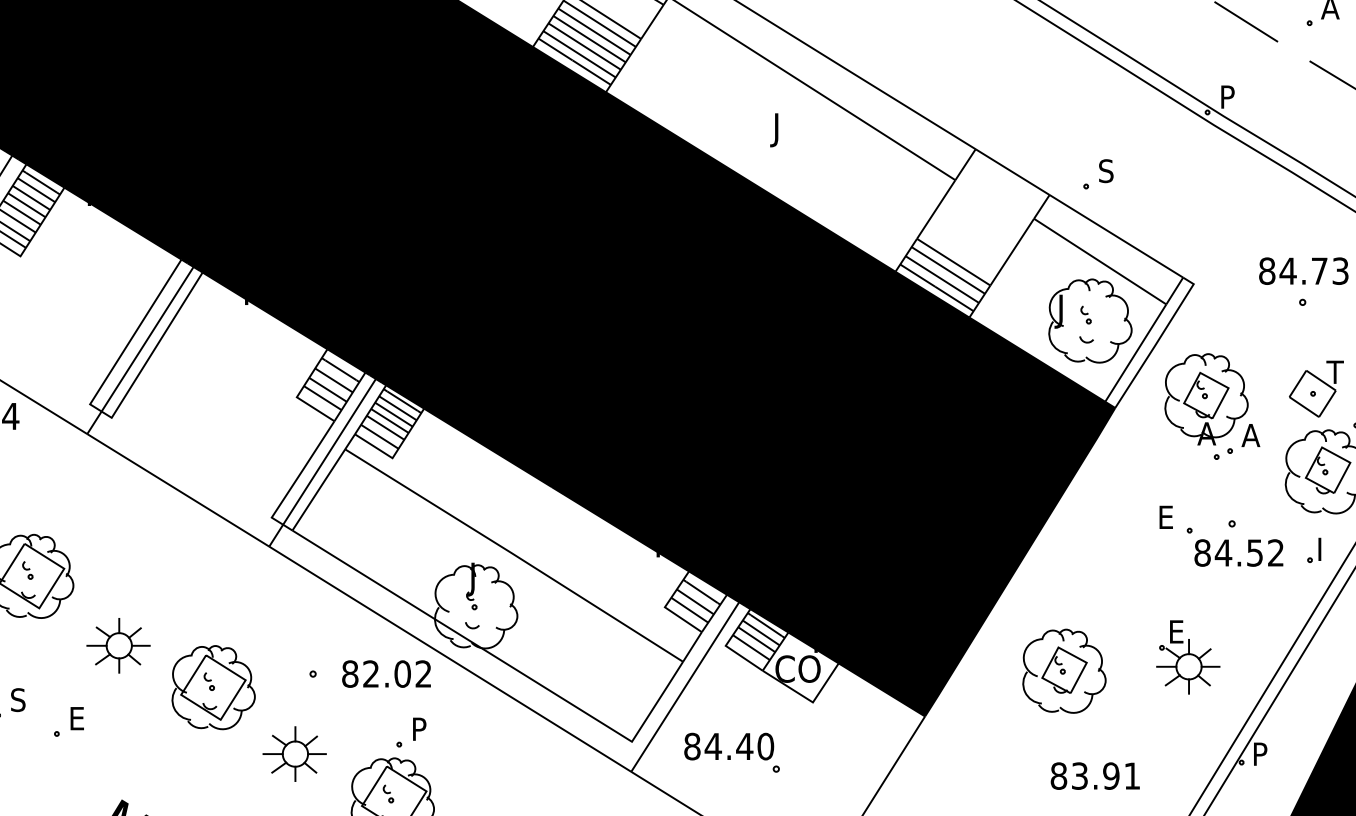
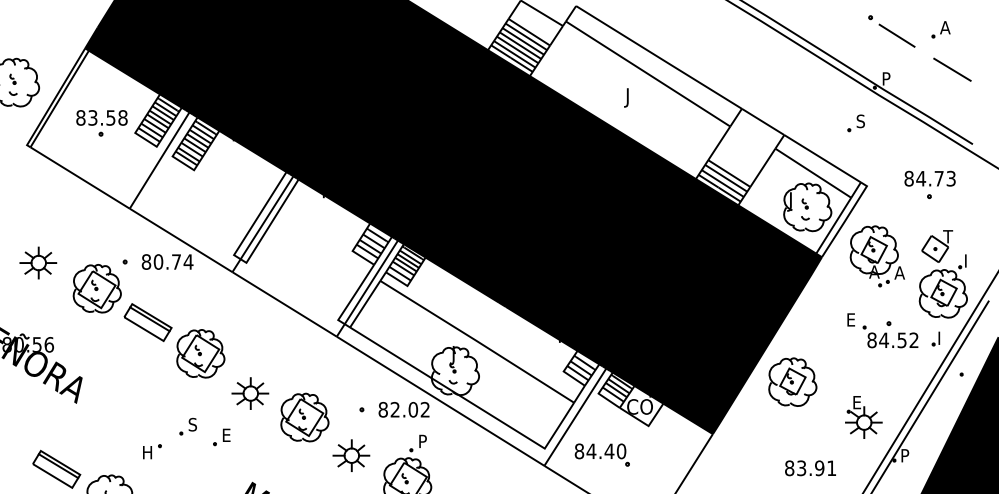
part: (1096, 174) -> (855, 123), moved
part: (1187, 657) -> (863, 417), moved
part: (1063, 670) -> (792, 381), moved

